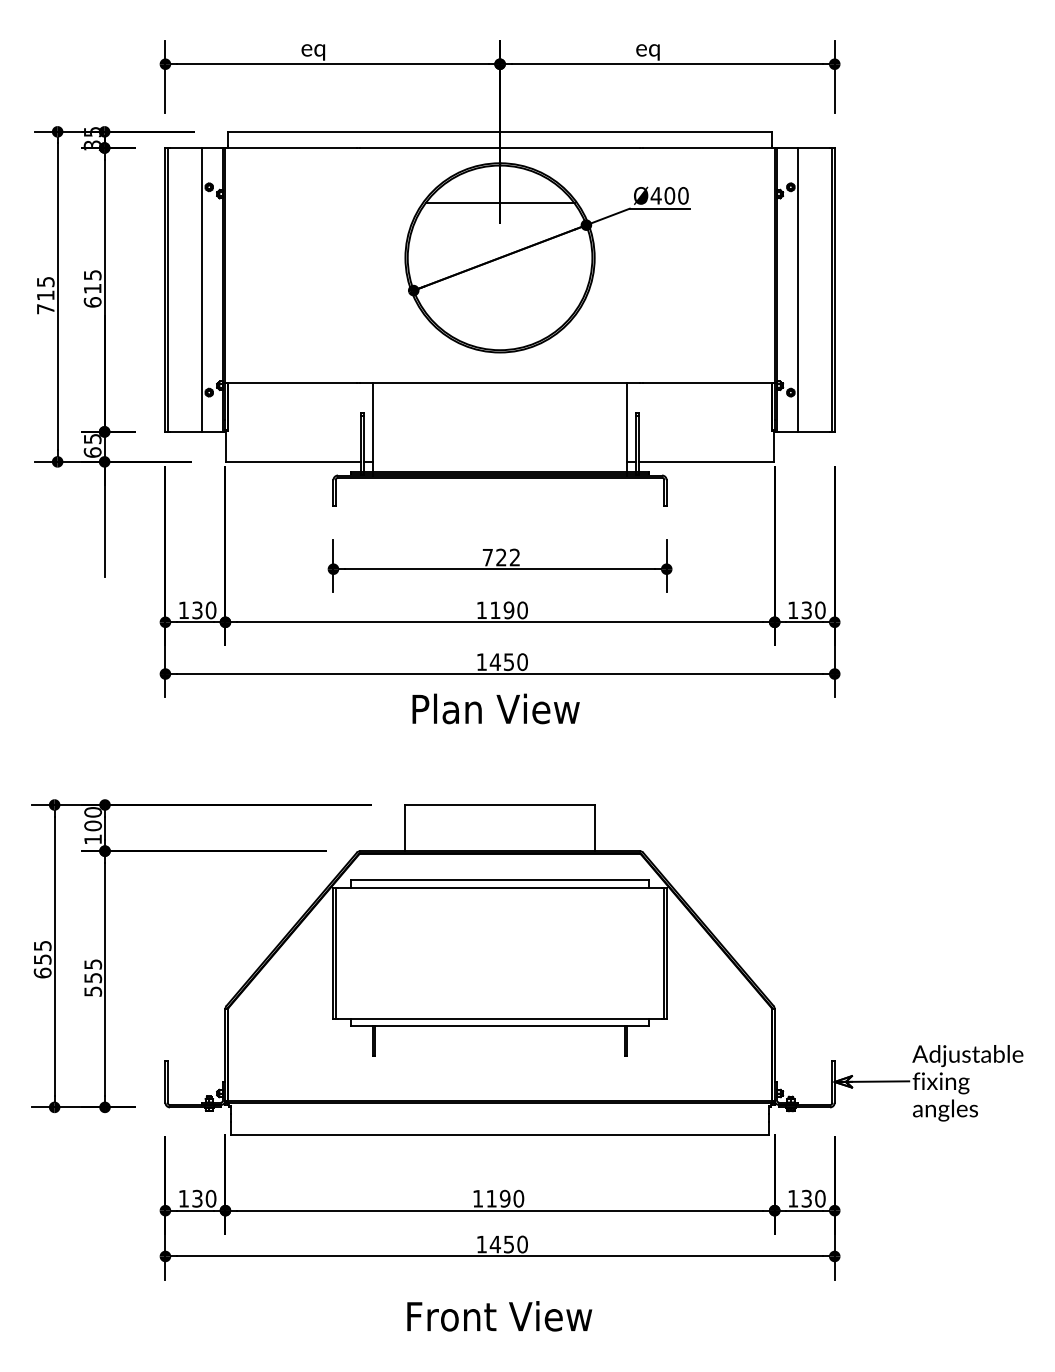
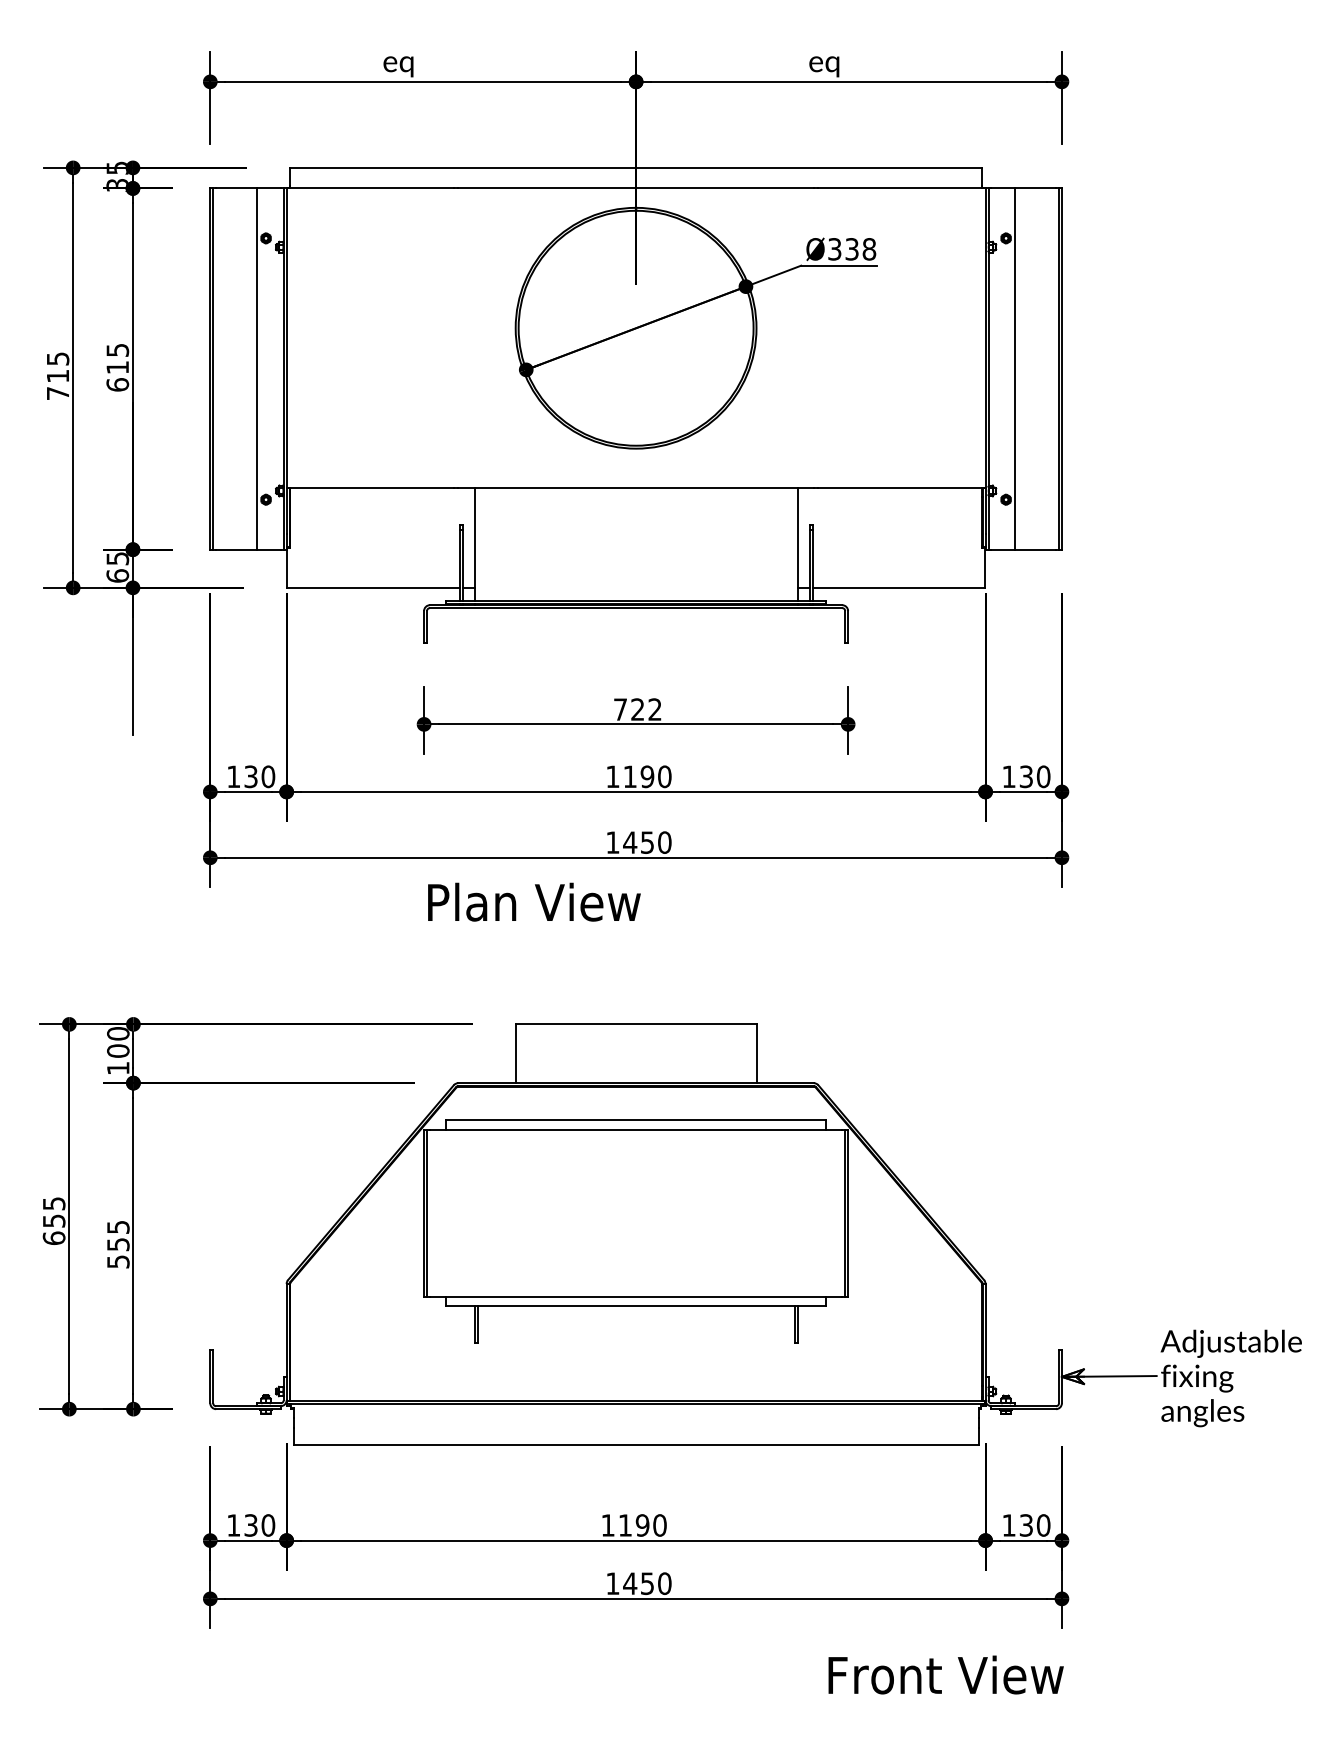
text: (669, 195) -> (851, 248), Ø400 -> Ø338
line: (499, 203) -> (635, 259), removed
text: (495, 708) -> (533, 901), moved
text: (499, 1316) -> (945, 1675), moved

